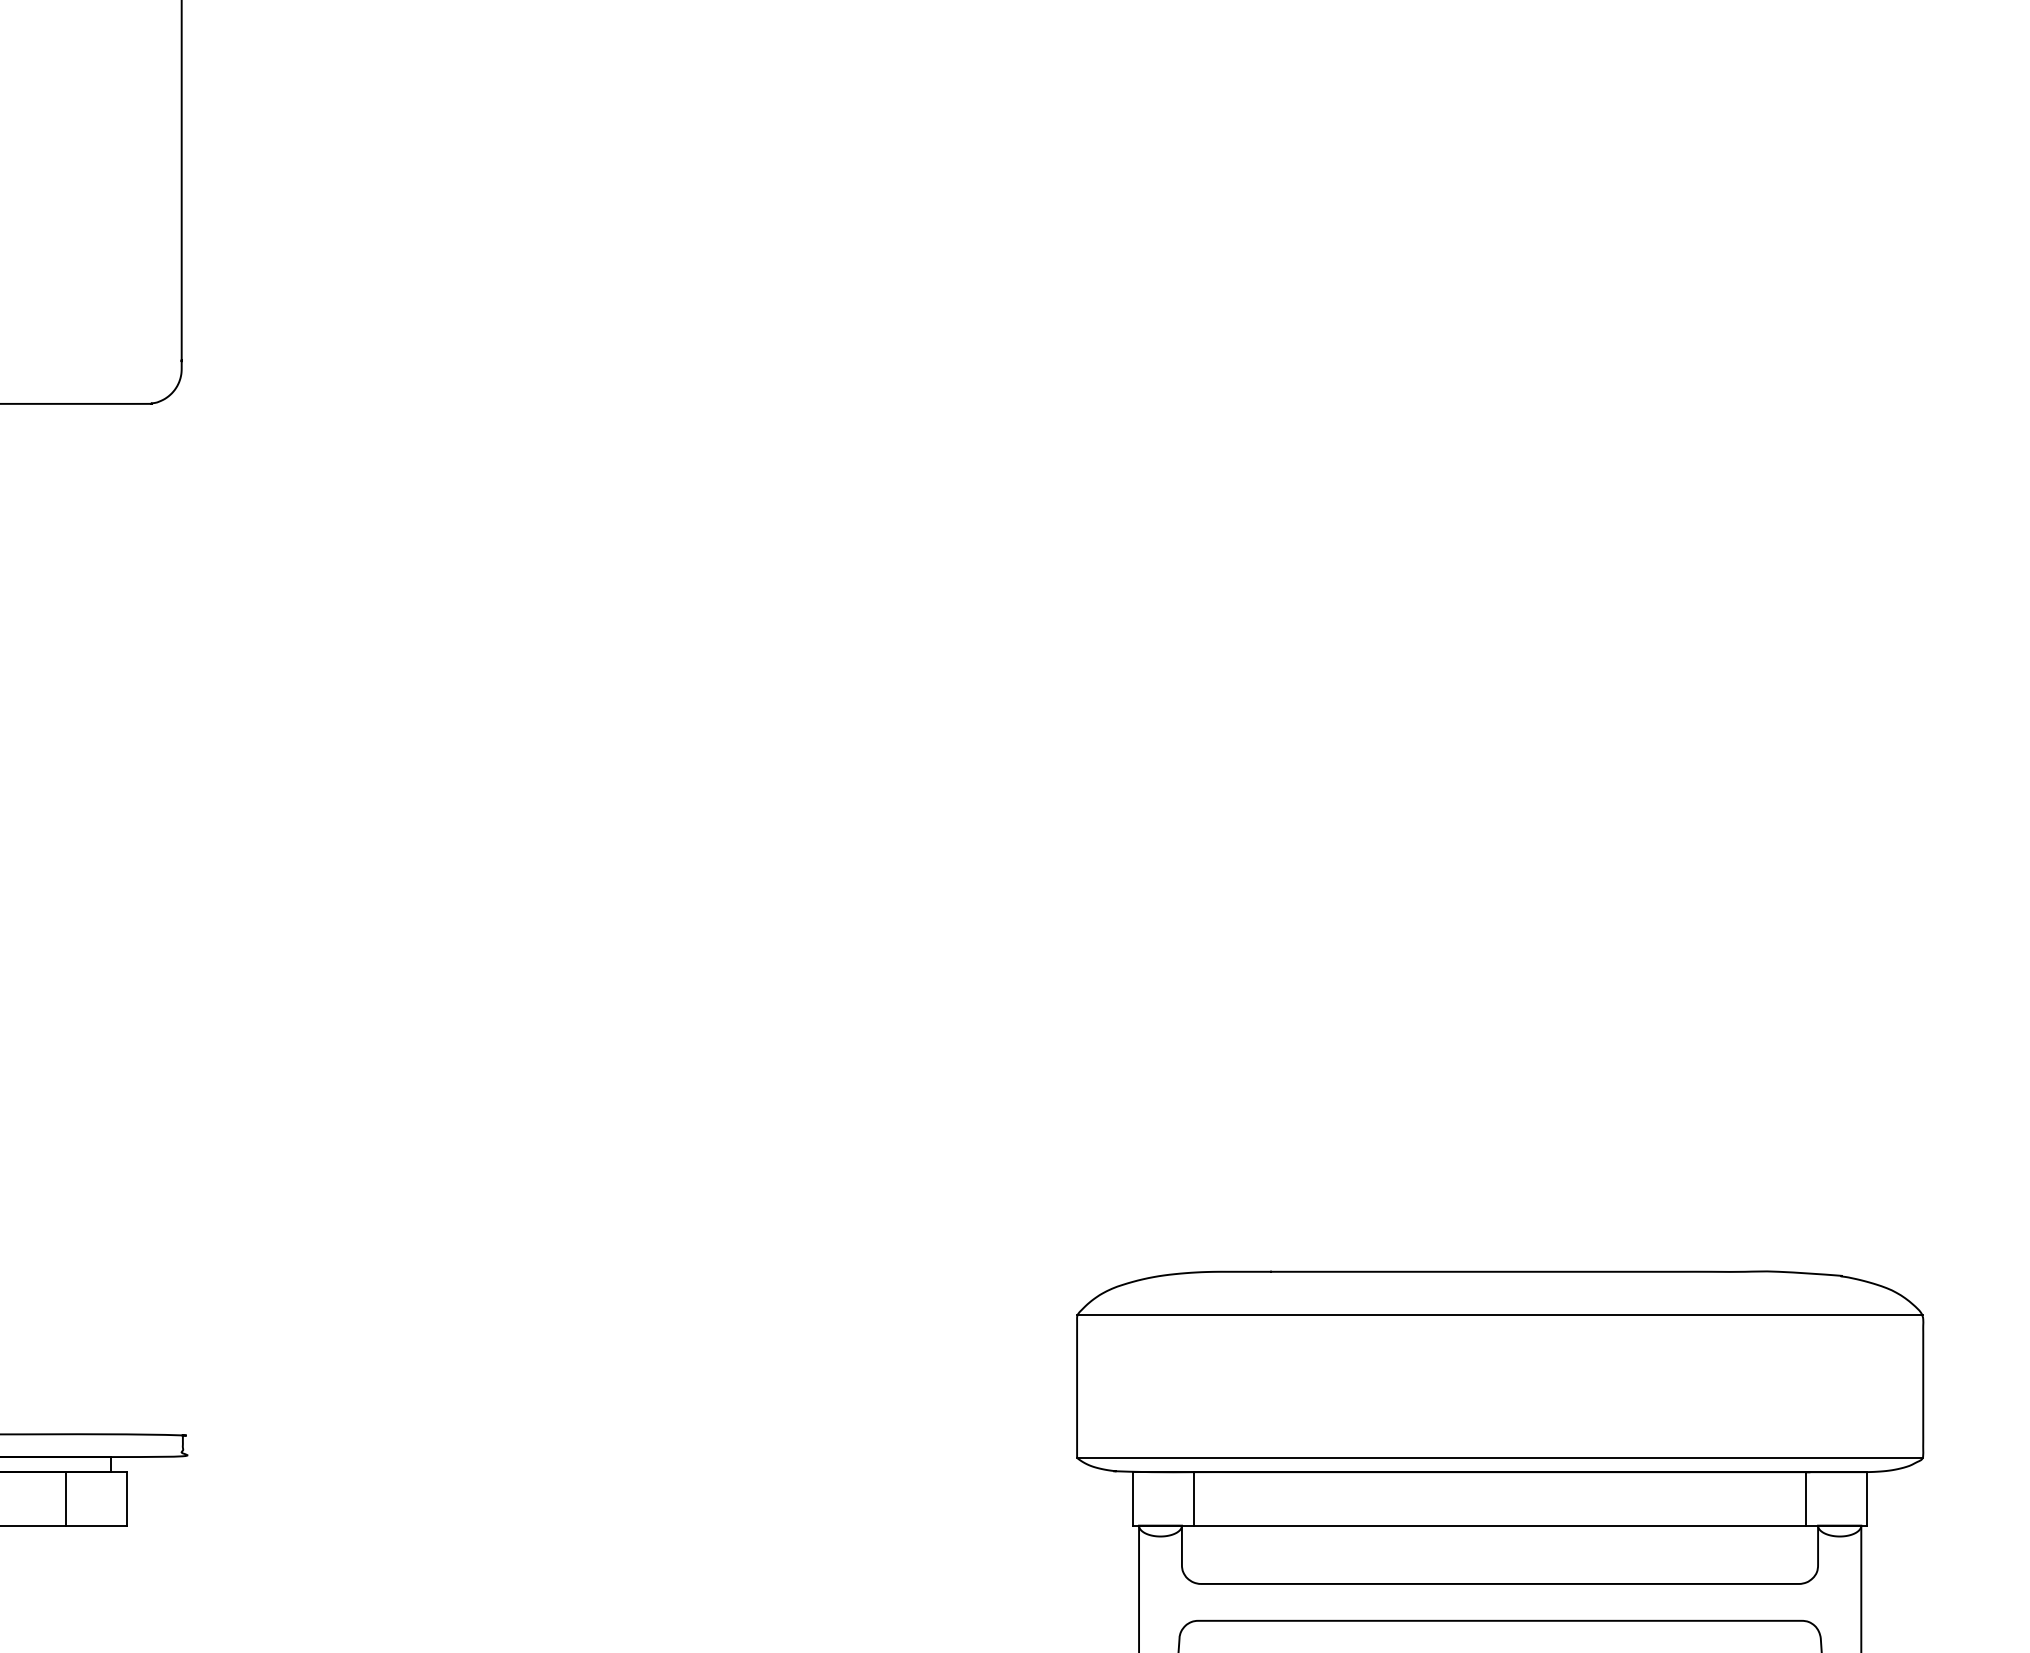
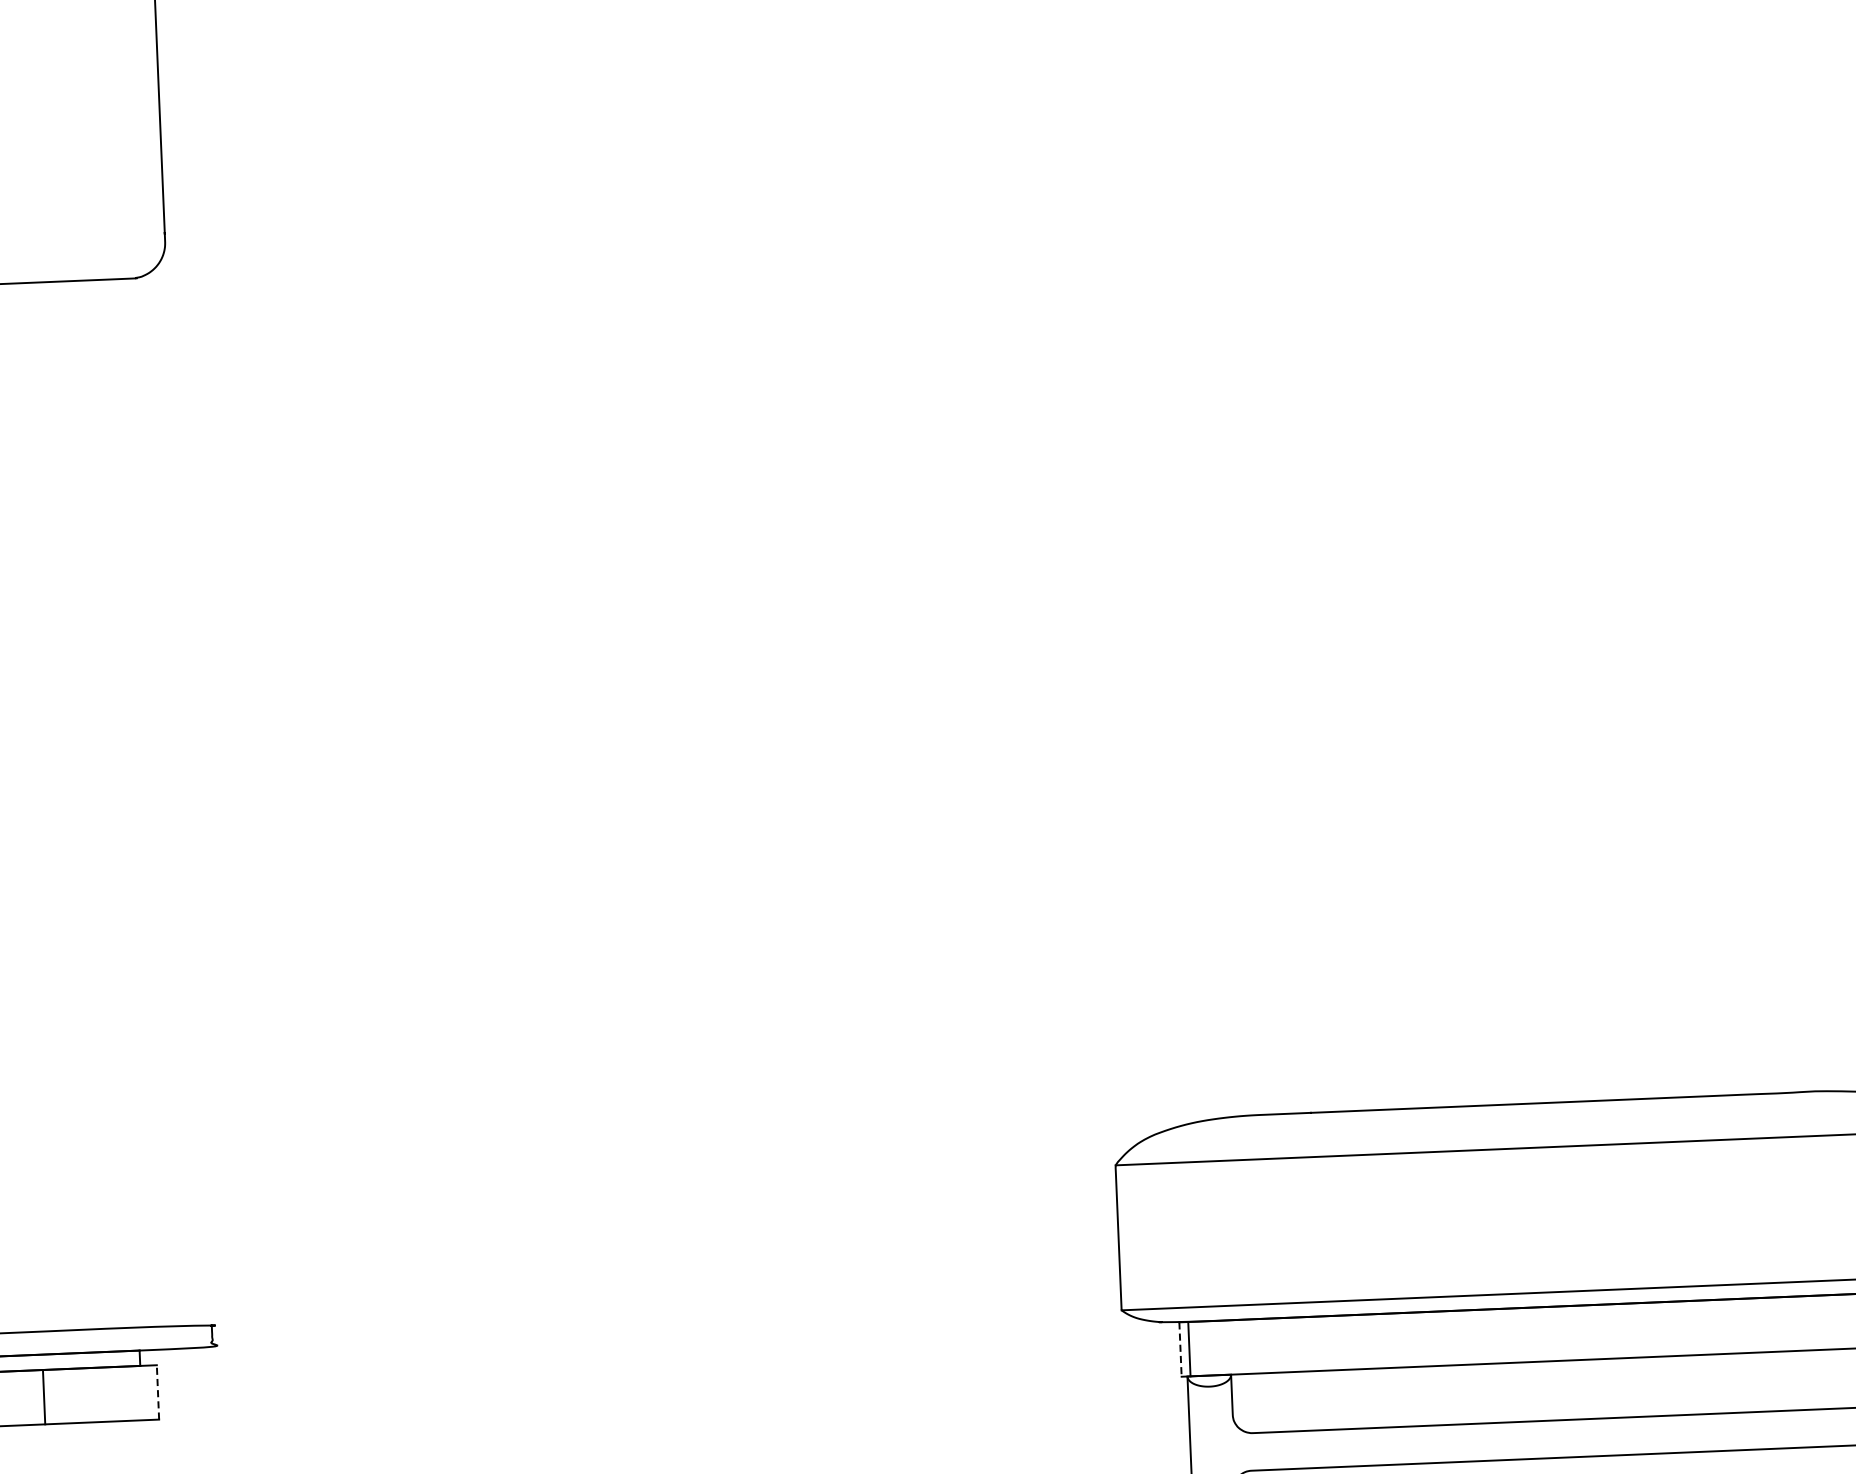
line: (66, 1498) -> (44, 1396), moved
line: (127, 1498) -> (158, 1392), solid -> dashed
line: (1133, 1498) -> (1180, 1349), solid -> dashed
line: (1194, 1498) -> (1189, 1348), moved

